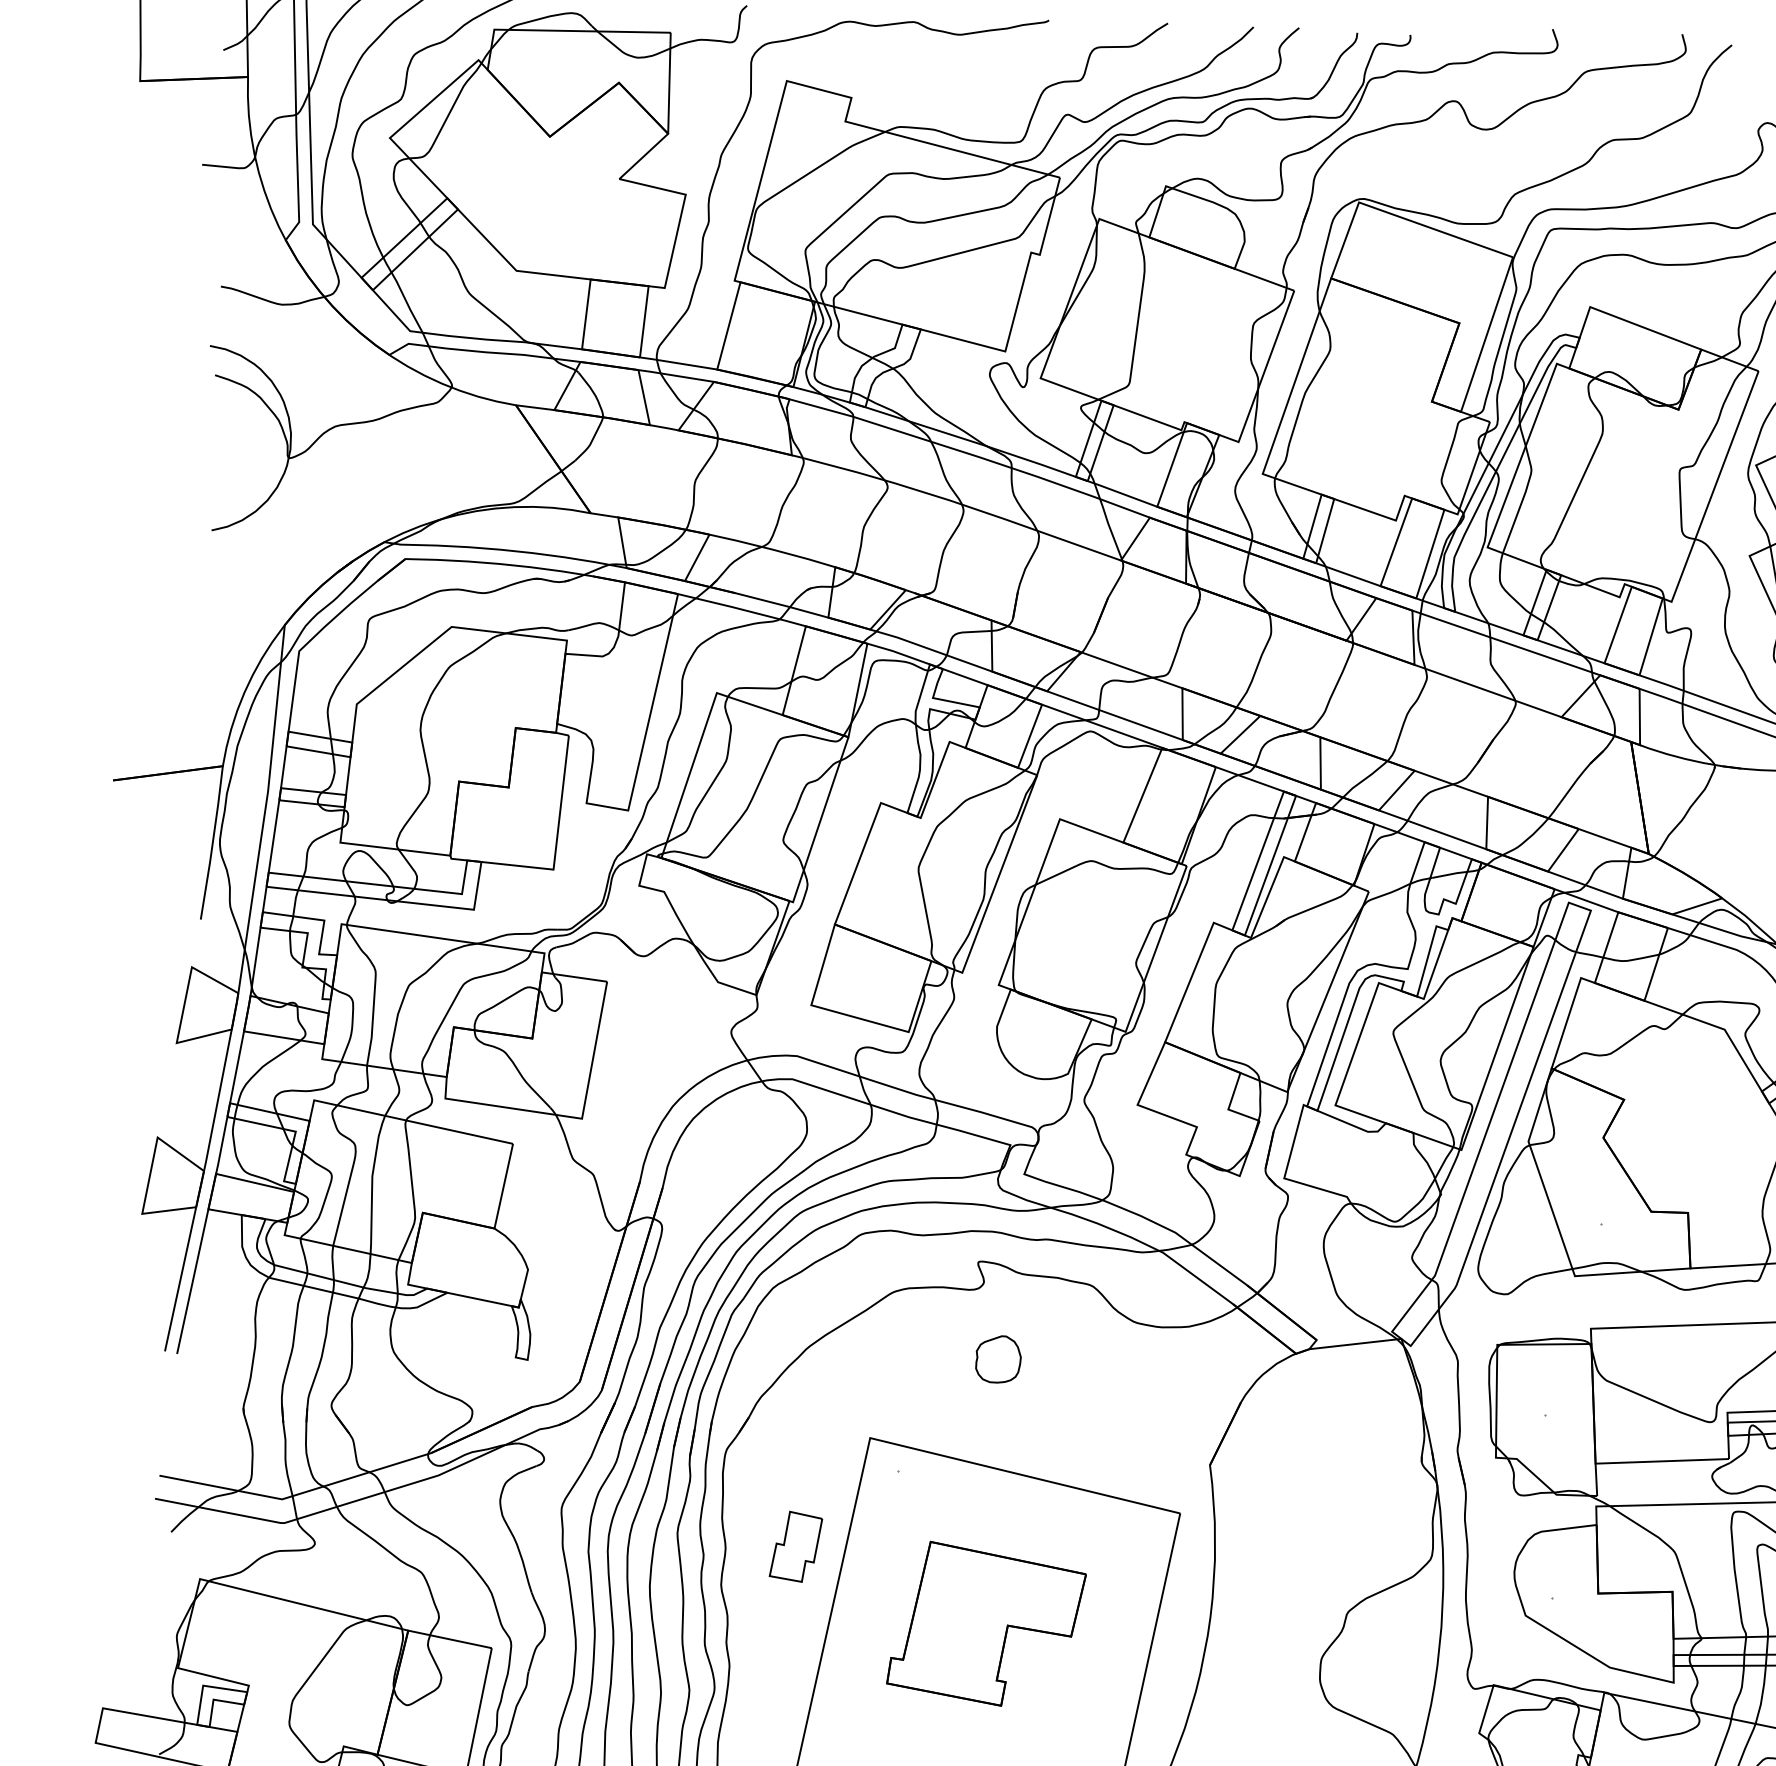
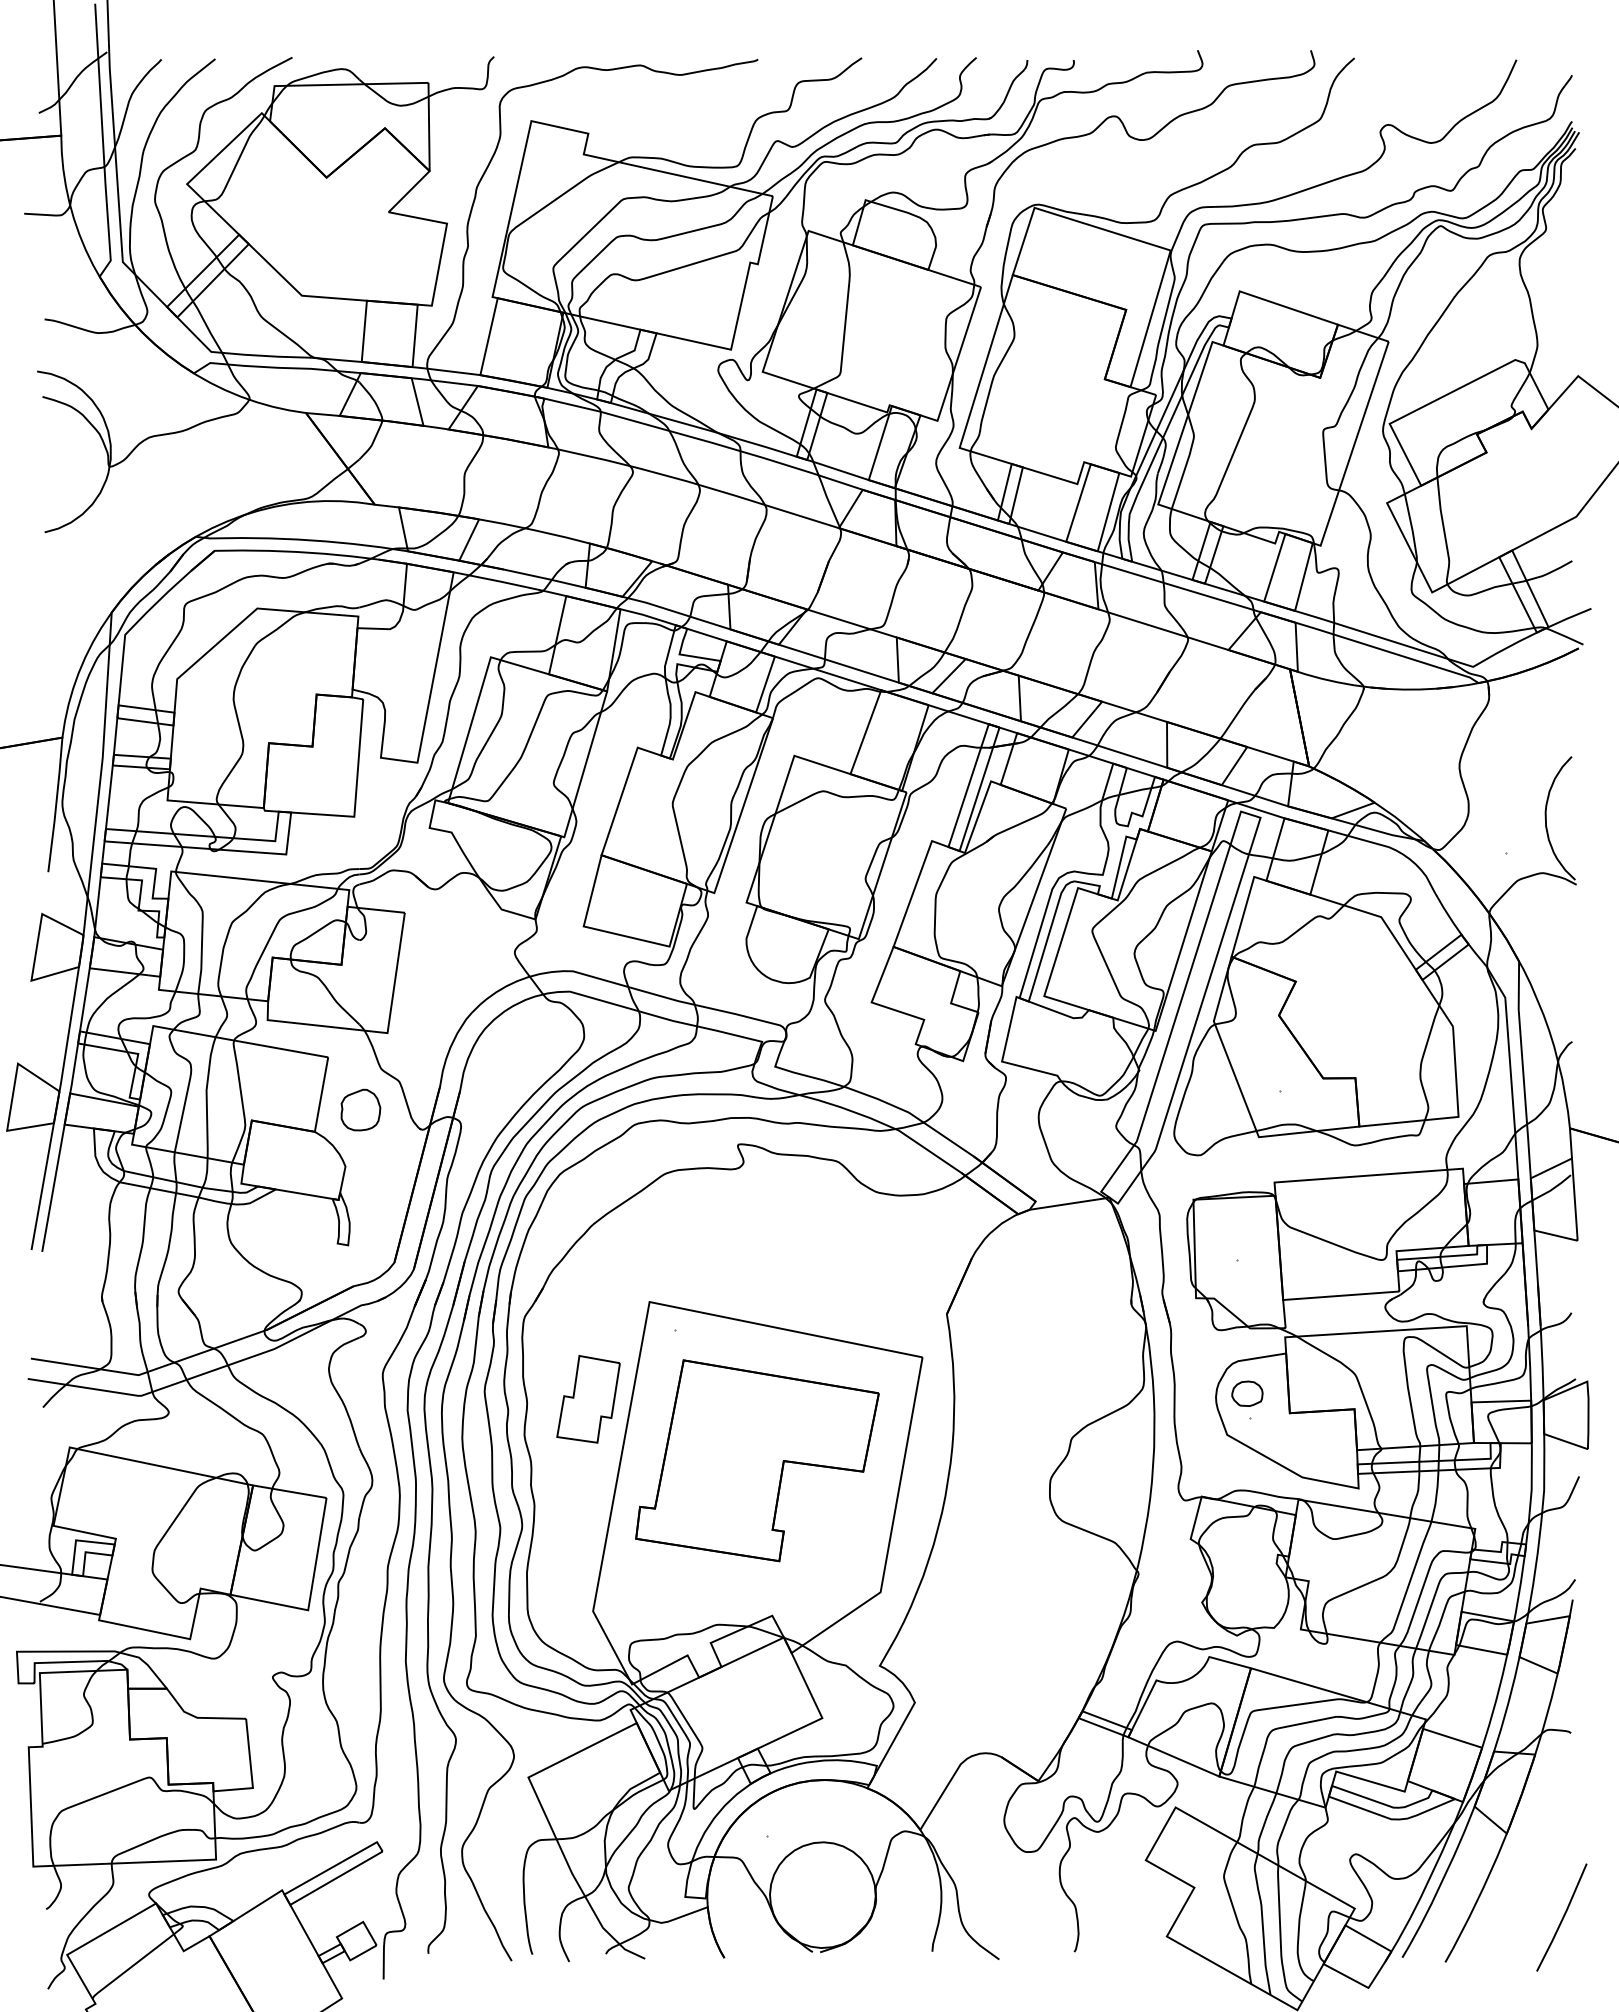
part: (998, 1358) -> (360, 1109), moved
part: (795, 1546) -> (588, 1399), size x1.43
part: (1550, 1569) -> (1247, 1393), added
part: (986, 1624) -> (757, 1460), size x1.43

